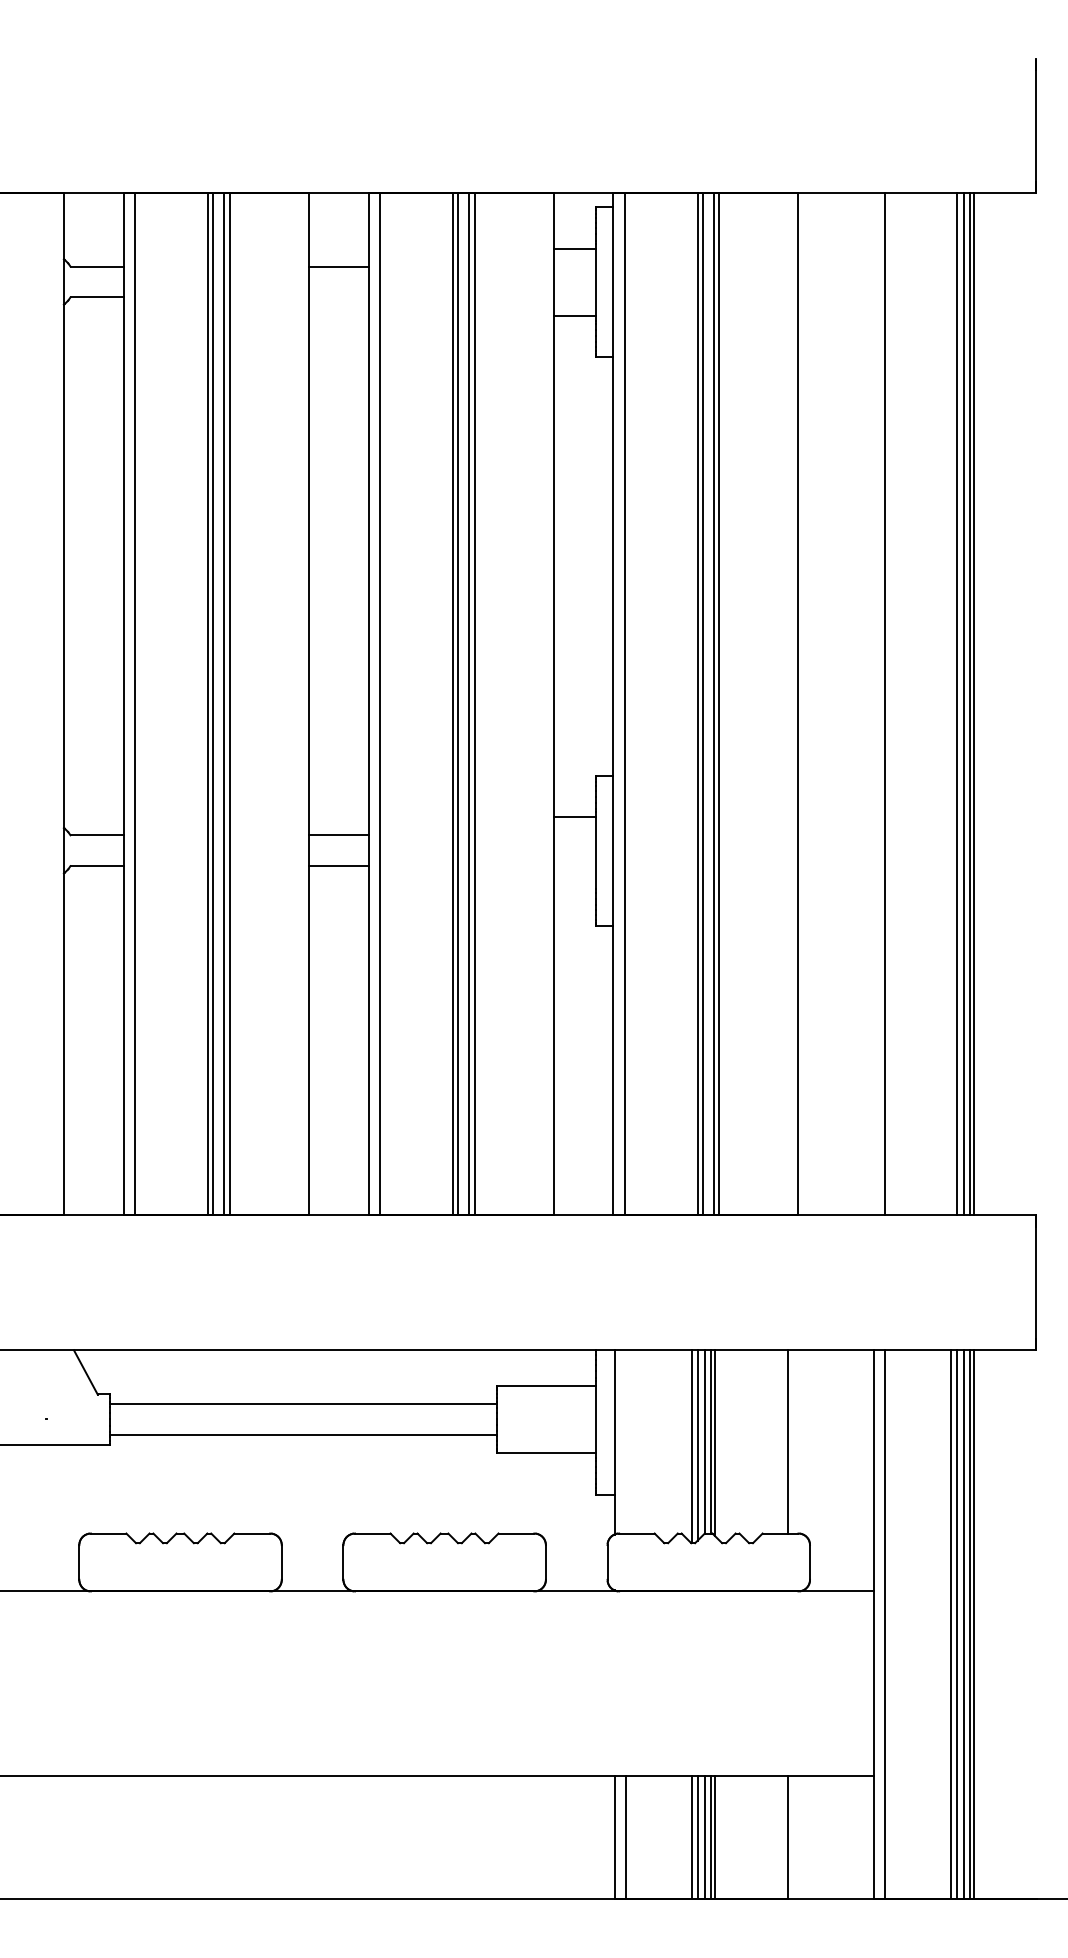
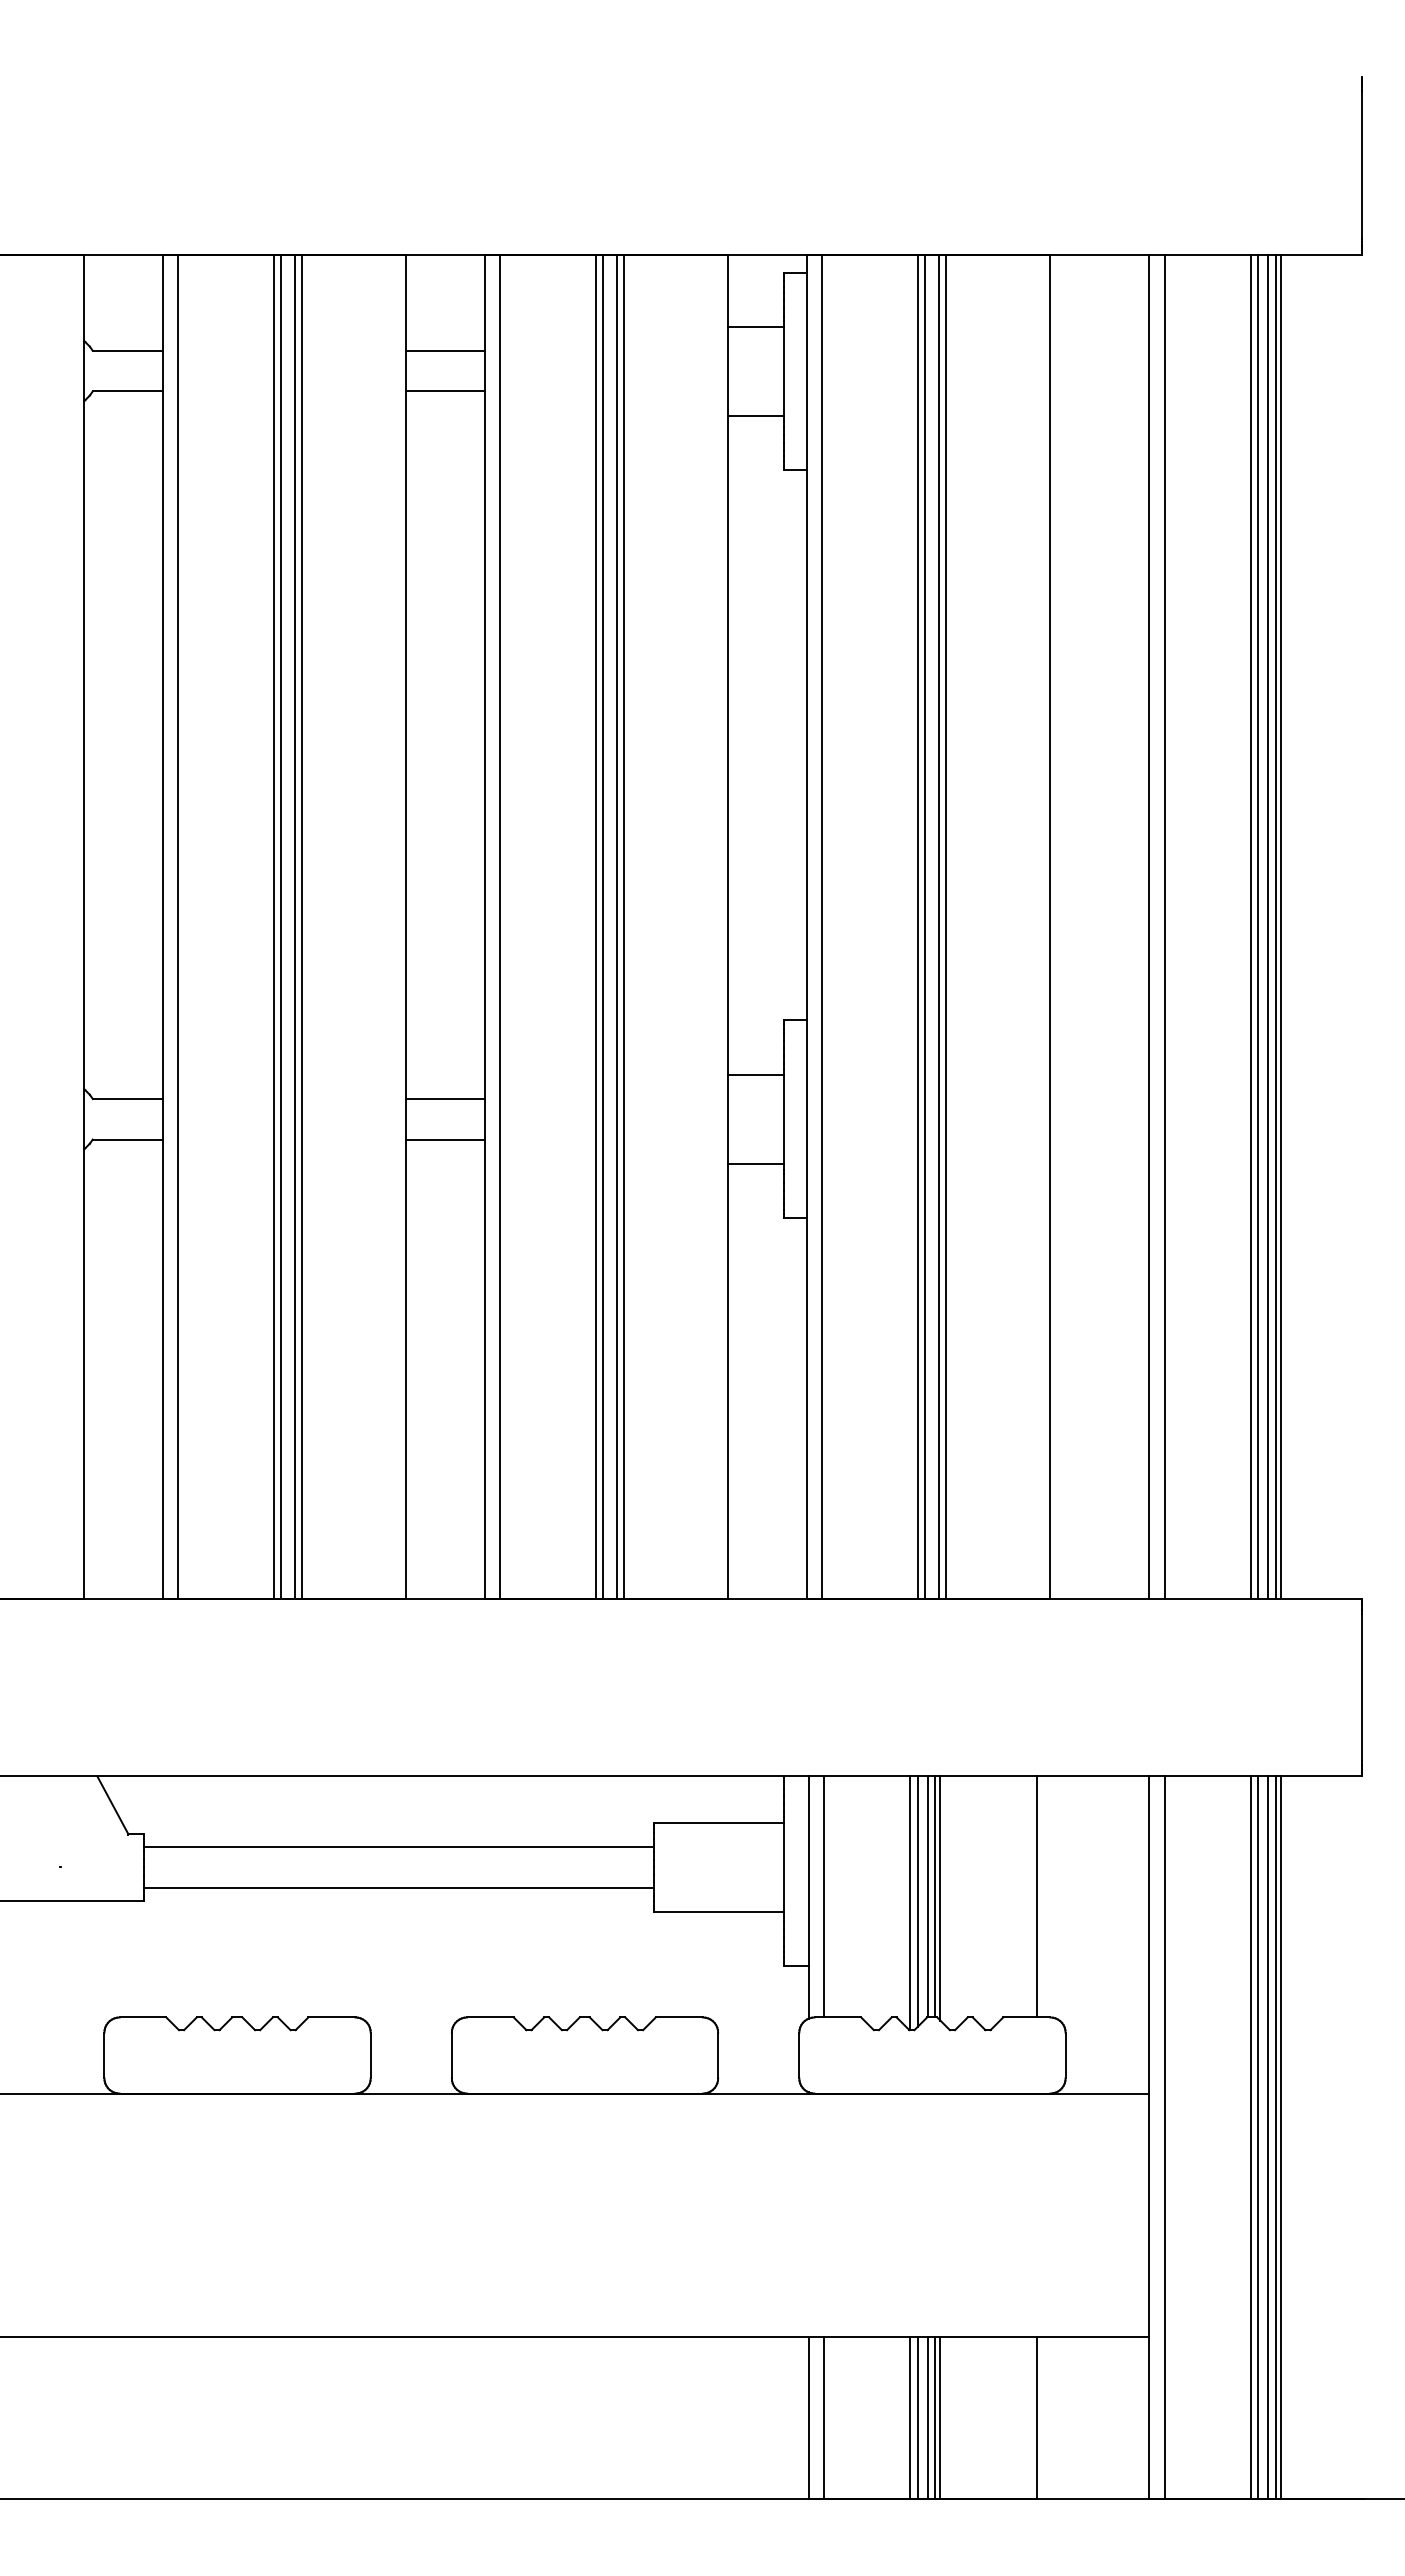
line: (338, 297) -> (445, 391), added
line: (873, 704) -> (1149, 926), added
line: (950, 704) -> (1250, 926), added
line: (574, 884) -> (755, 1163), added
line: (625, 1441) -> (823, 1896), added

